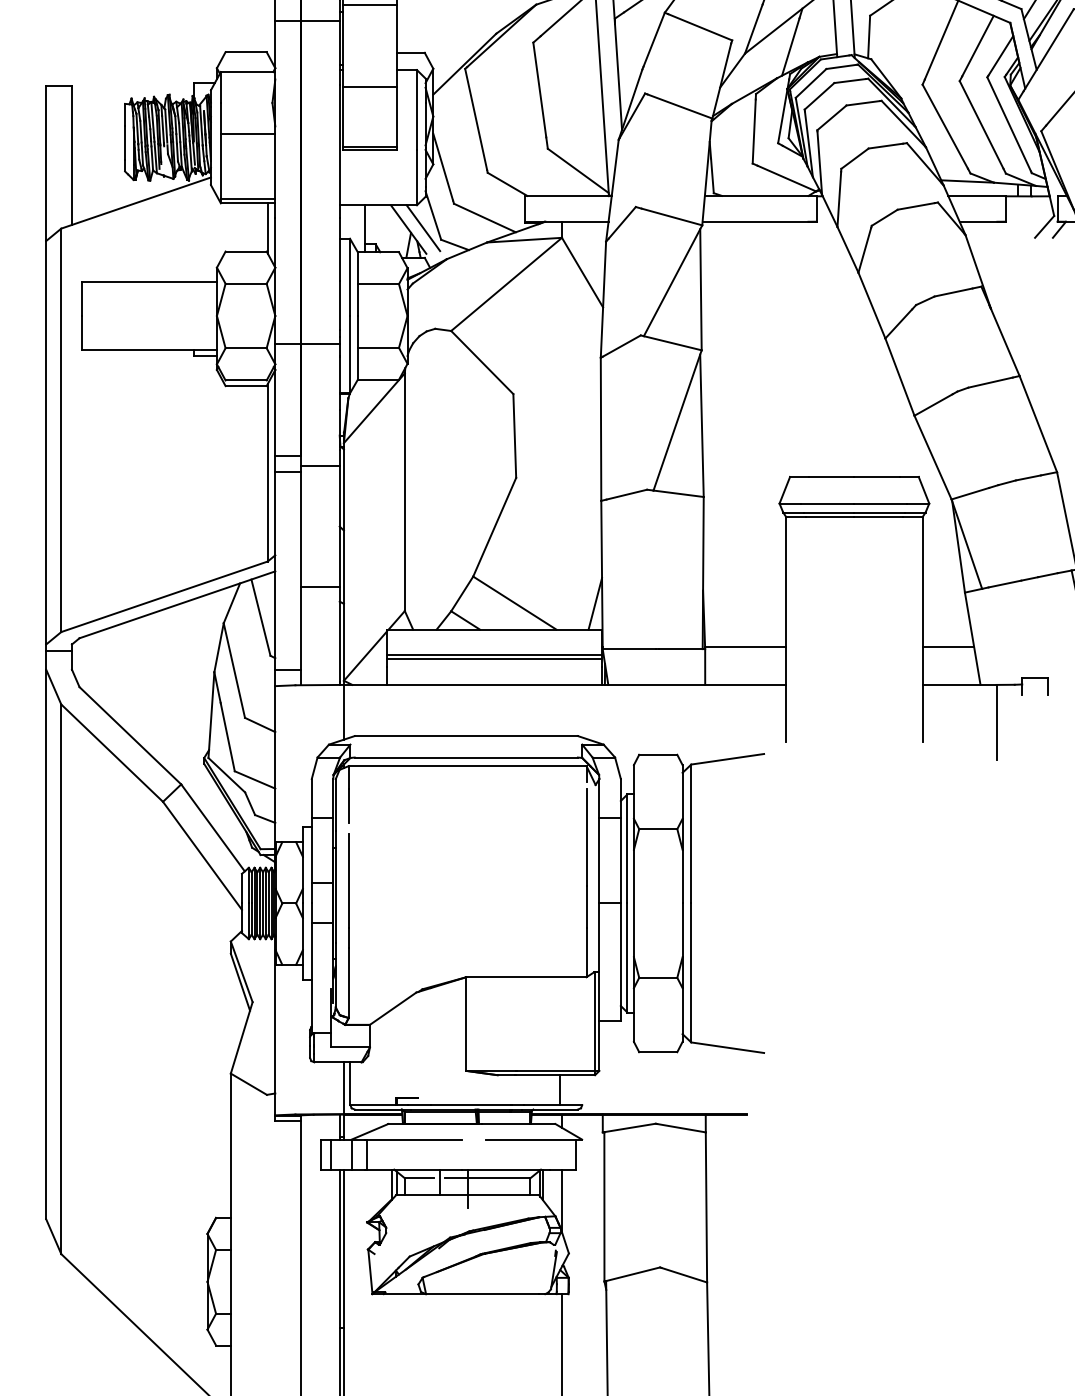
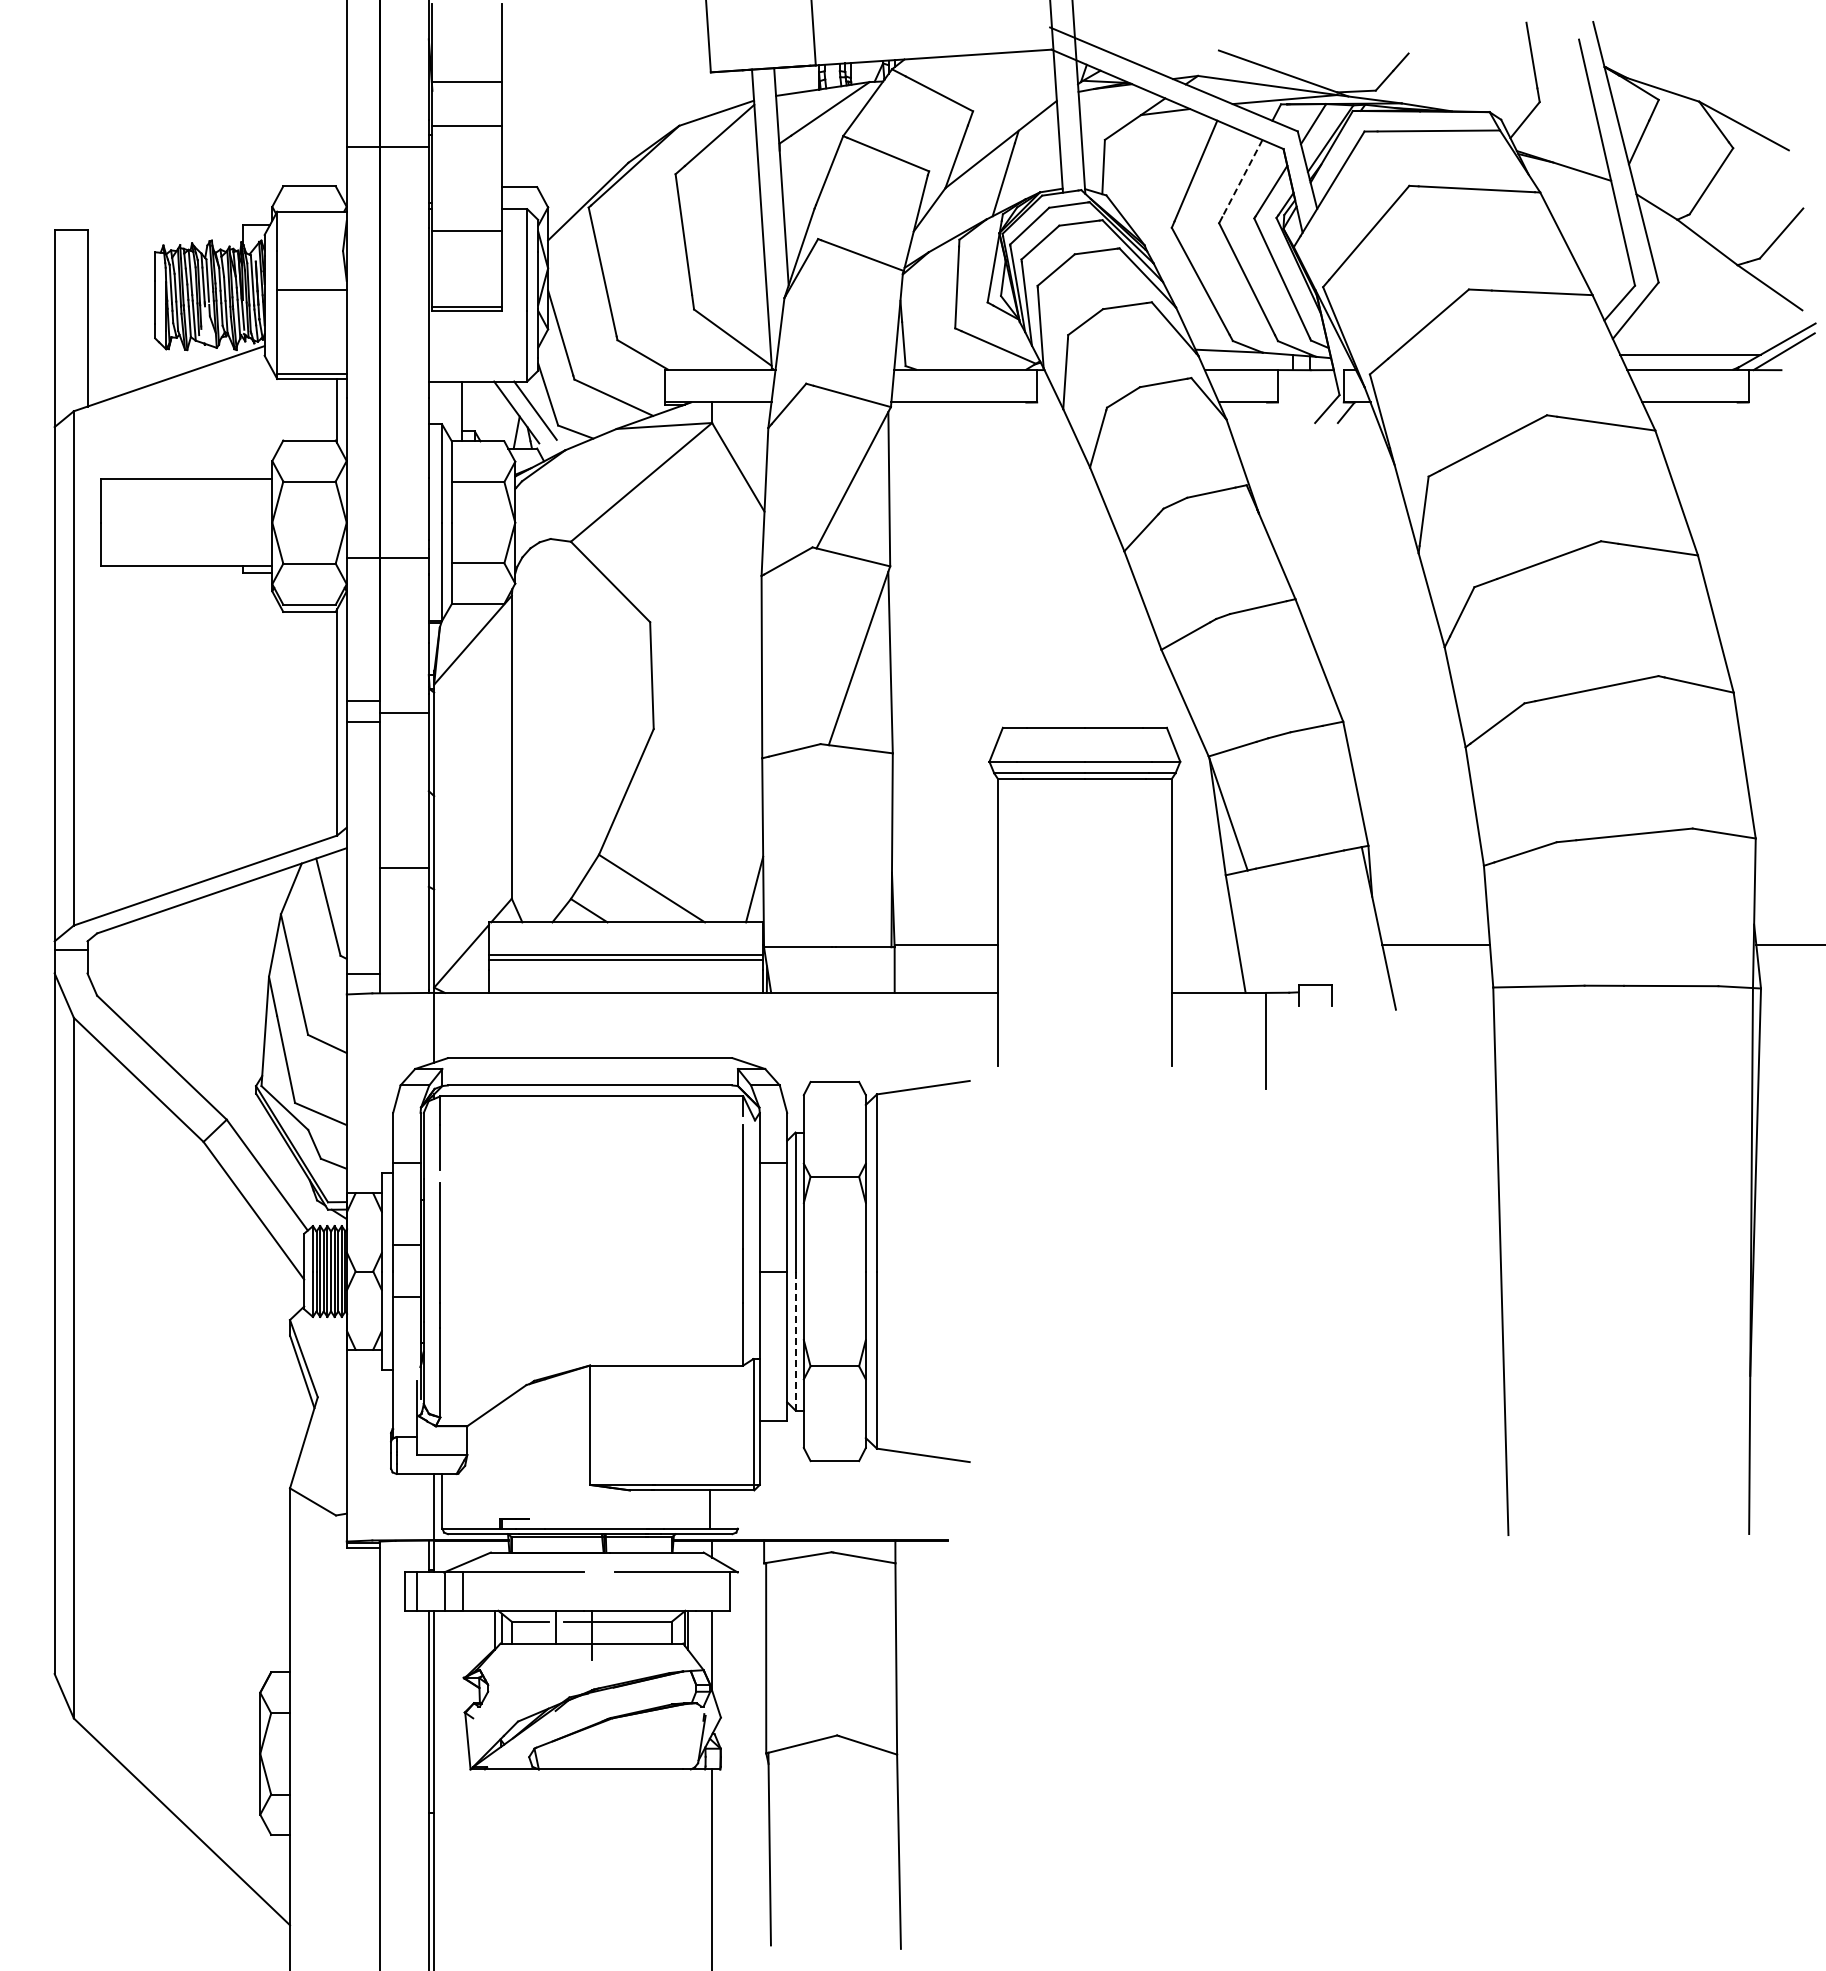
line: (978, 46) -> (1242, 179), solid -> dashed
line: (948, 646) -> (1204, 944), removed
line: (627, 957) -> (795, 1340), solid -> dashed

